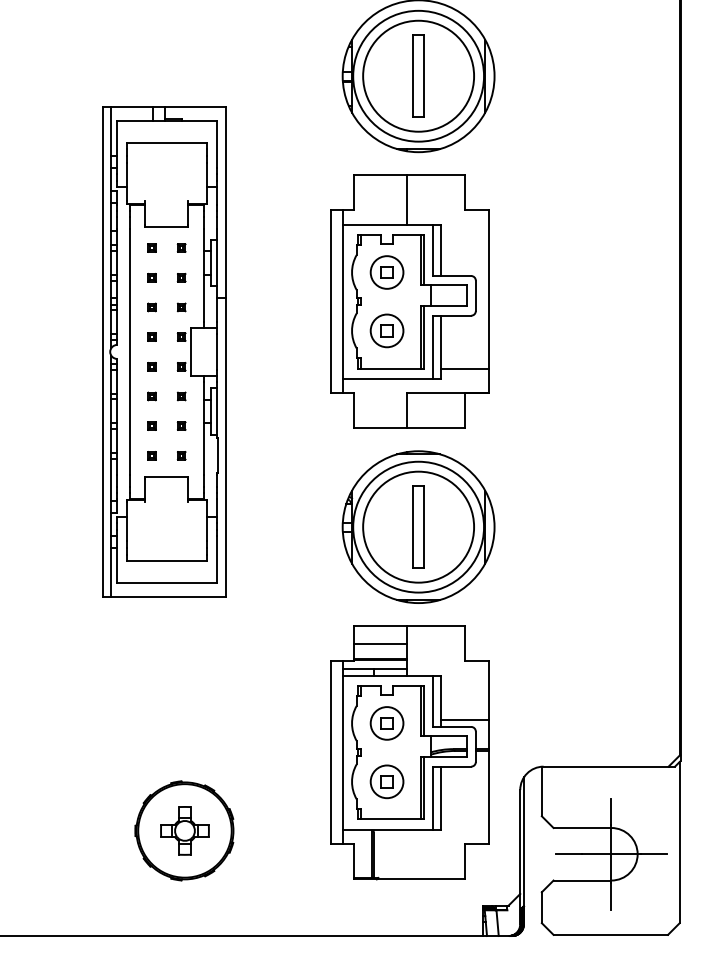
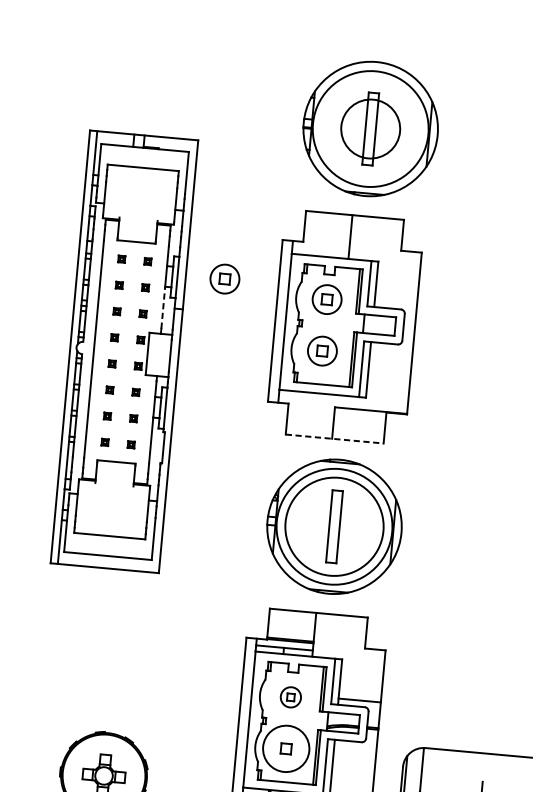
circle: (418, 75) -> (370, 128), size x0.6
part: (269, 259) -> (224, 278), added
line: (203, 298) -> (163, 307), solid -> dashed
line: (464, 369) -> (387, 391), removed
line: (410, 428) -> (335, 439), solid -> dashed
line: (380, 644) -> (291, 627), removed
part: (386, 723) -> (290, 697), size x0.7
circle: (386, 781) -> (285, 748), size x1.6

